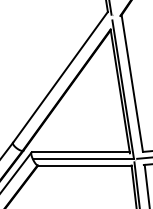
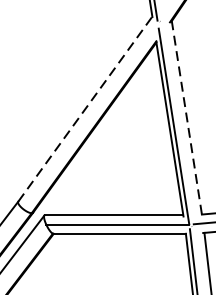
line: (60, 77) -> (85, 109), solid -> dashed
line: (132, 83) -> (187, 117), solid -> dashed

